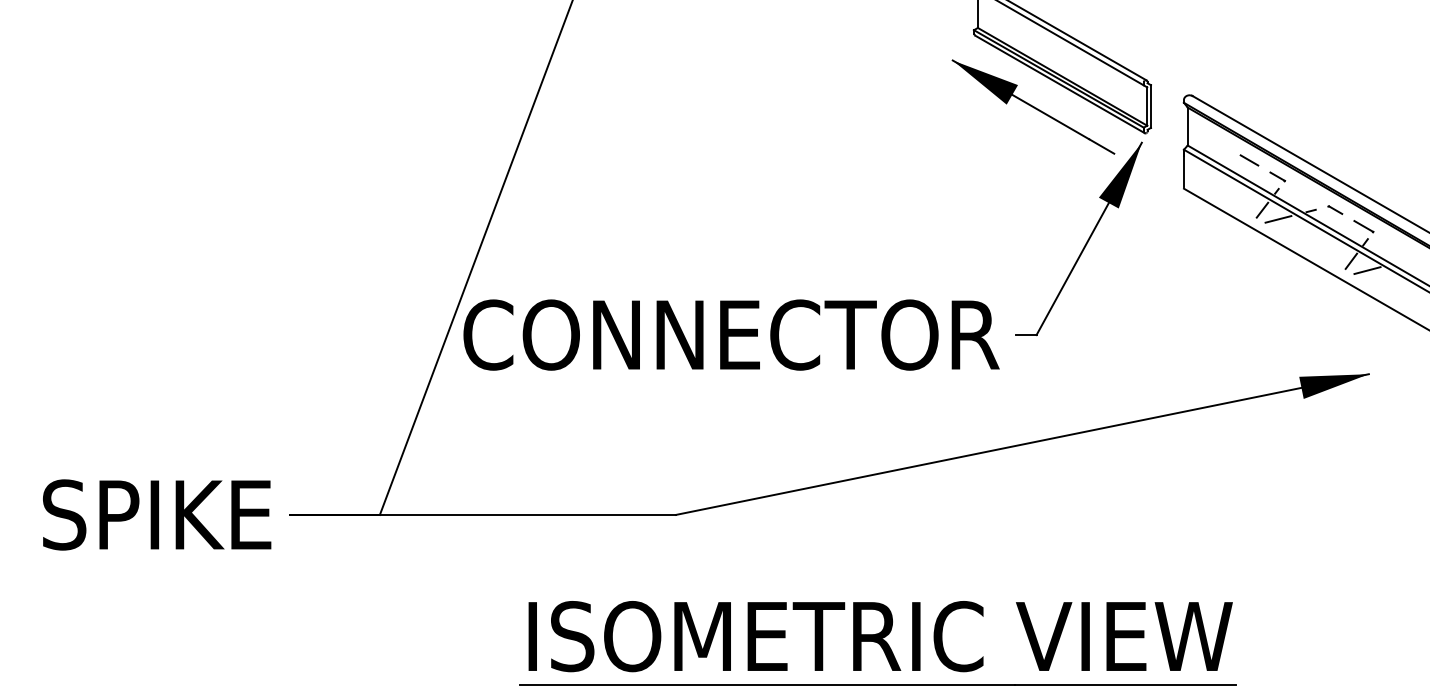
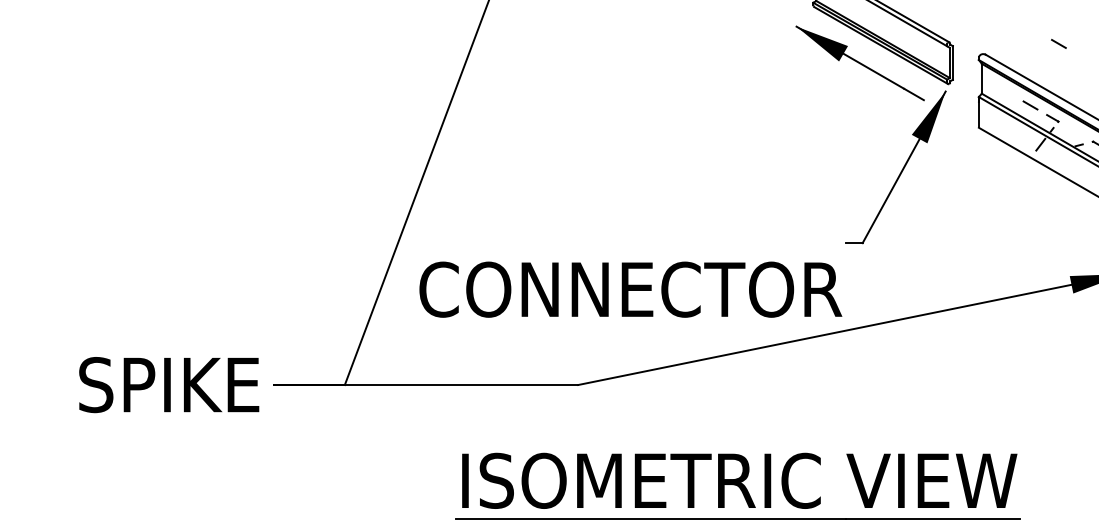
line: (1285, 82) -> (1058, 44), added
line: (1278, 219) -> (1053, 152), removed
text: (731, 334) -> (630, 289), moved

